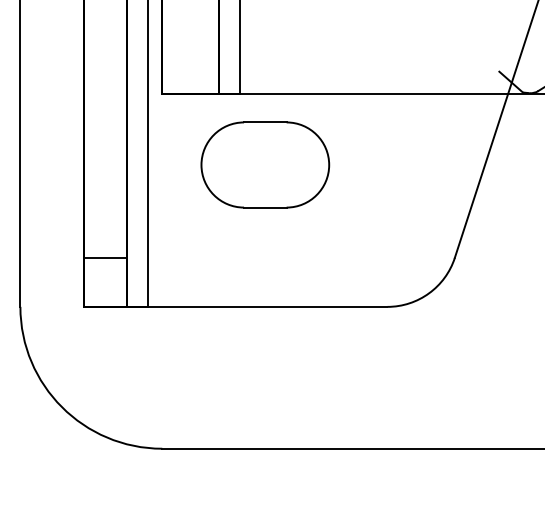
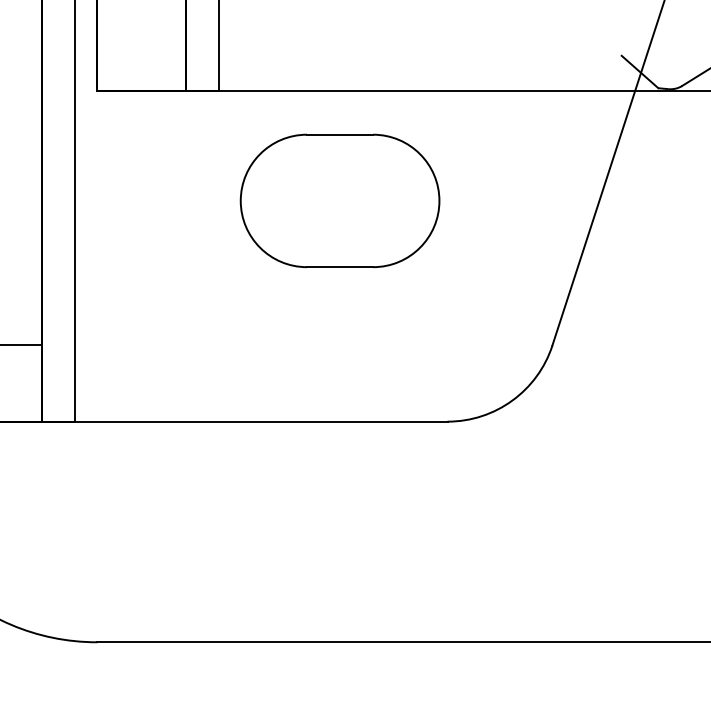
part: (265, 164) -> (340, 200), moved

